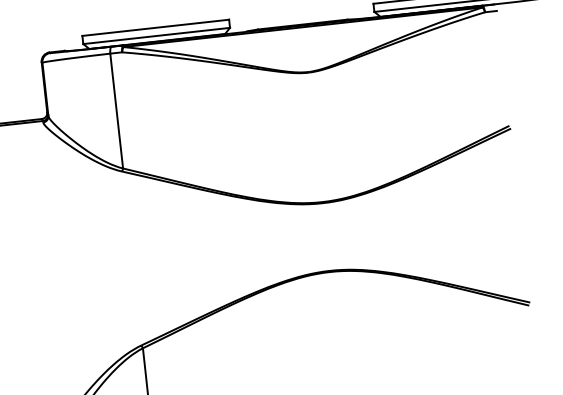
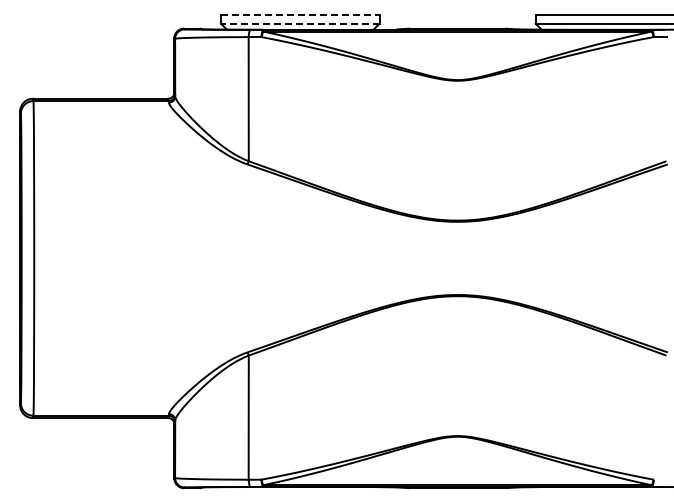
line: (155, 27) -> (300, 14), solid -> dashed
line: (155, 35) -> (299, 23), solid -> dashed

